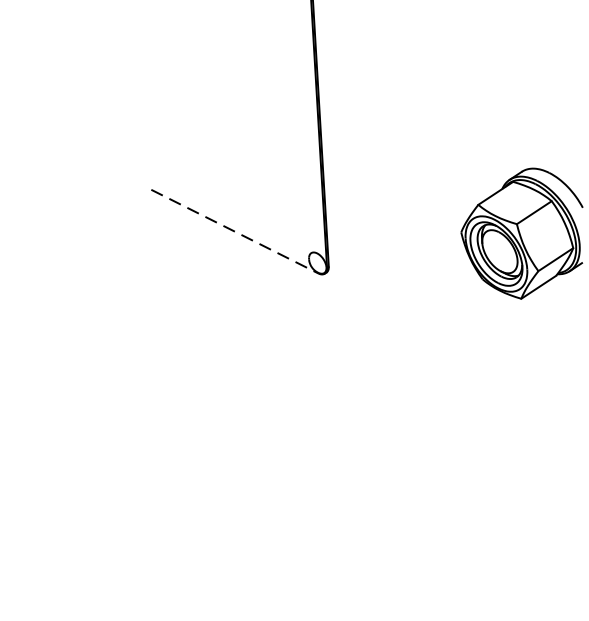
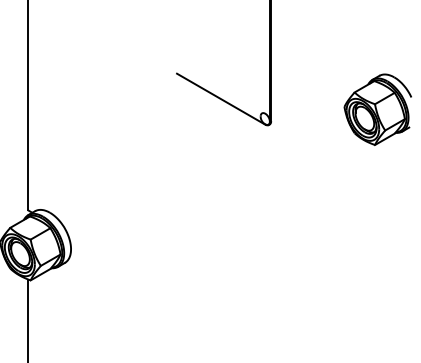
line: (235, 232) -> (221, 99), dashed -> solid

